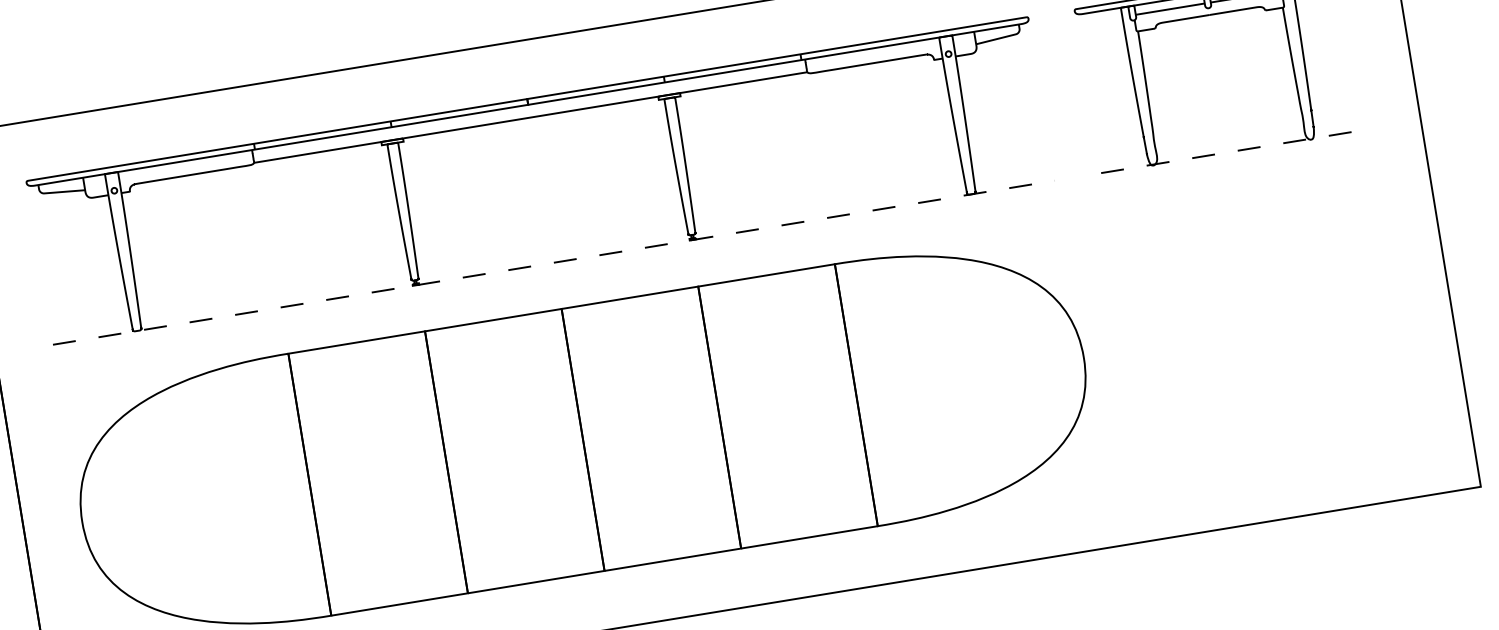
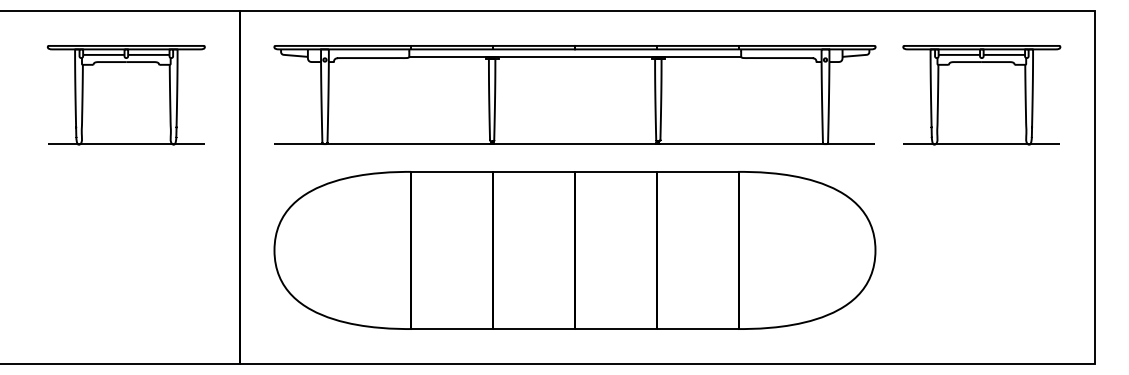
line: (1231, 152) -> (981, 144), dashed -> solid
line: (553, 263) -> (574, 144), dashed -> solid

